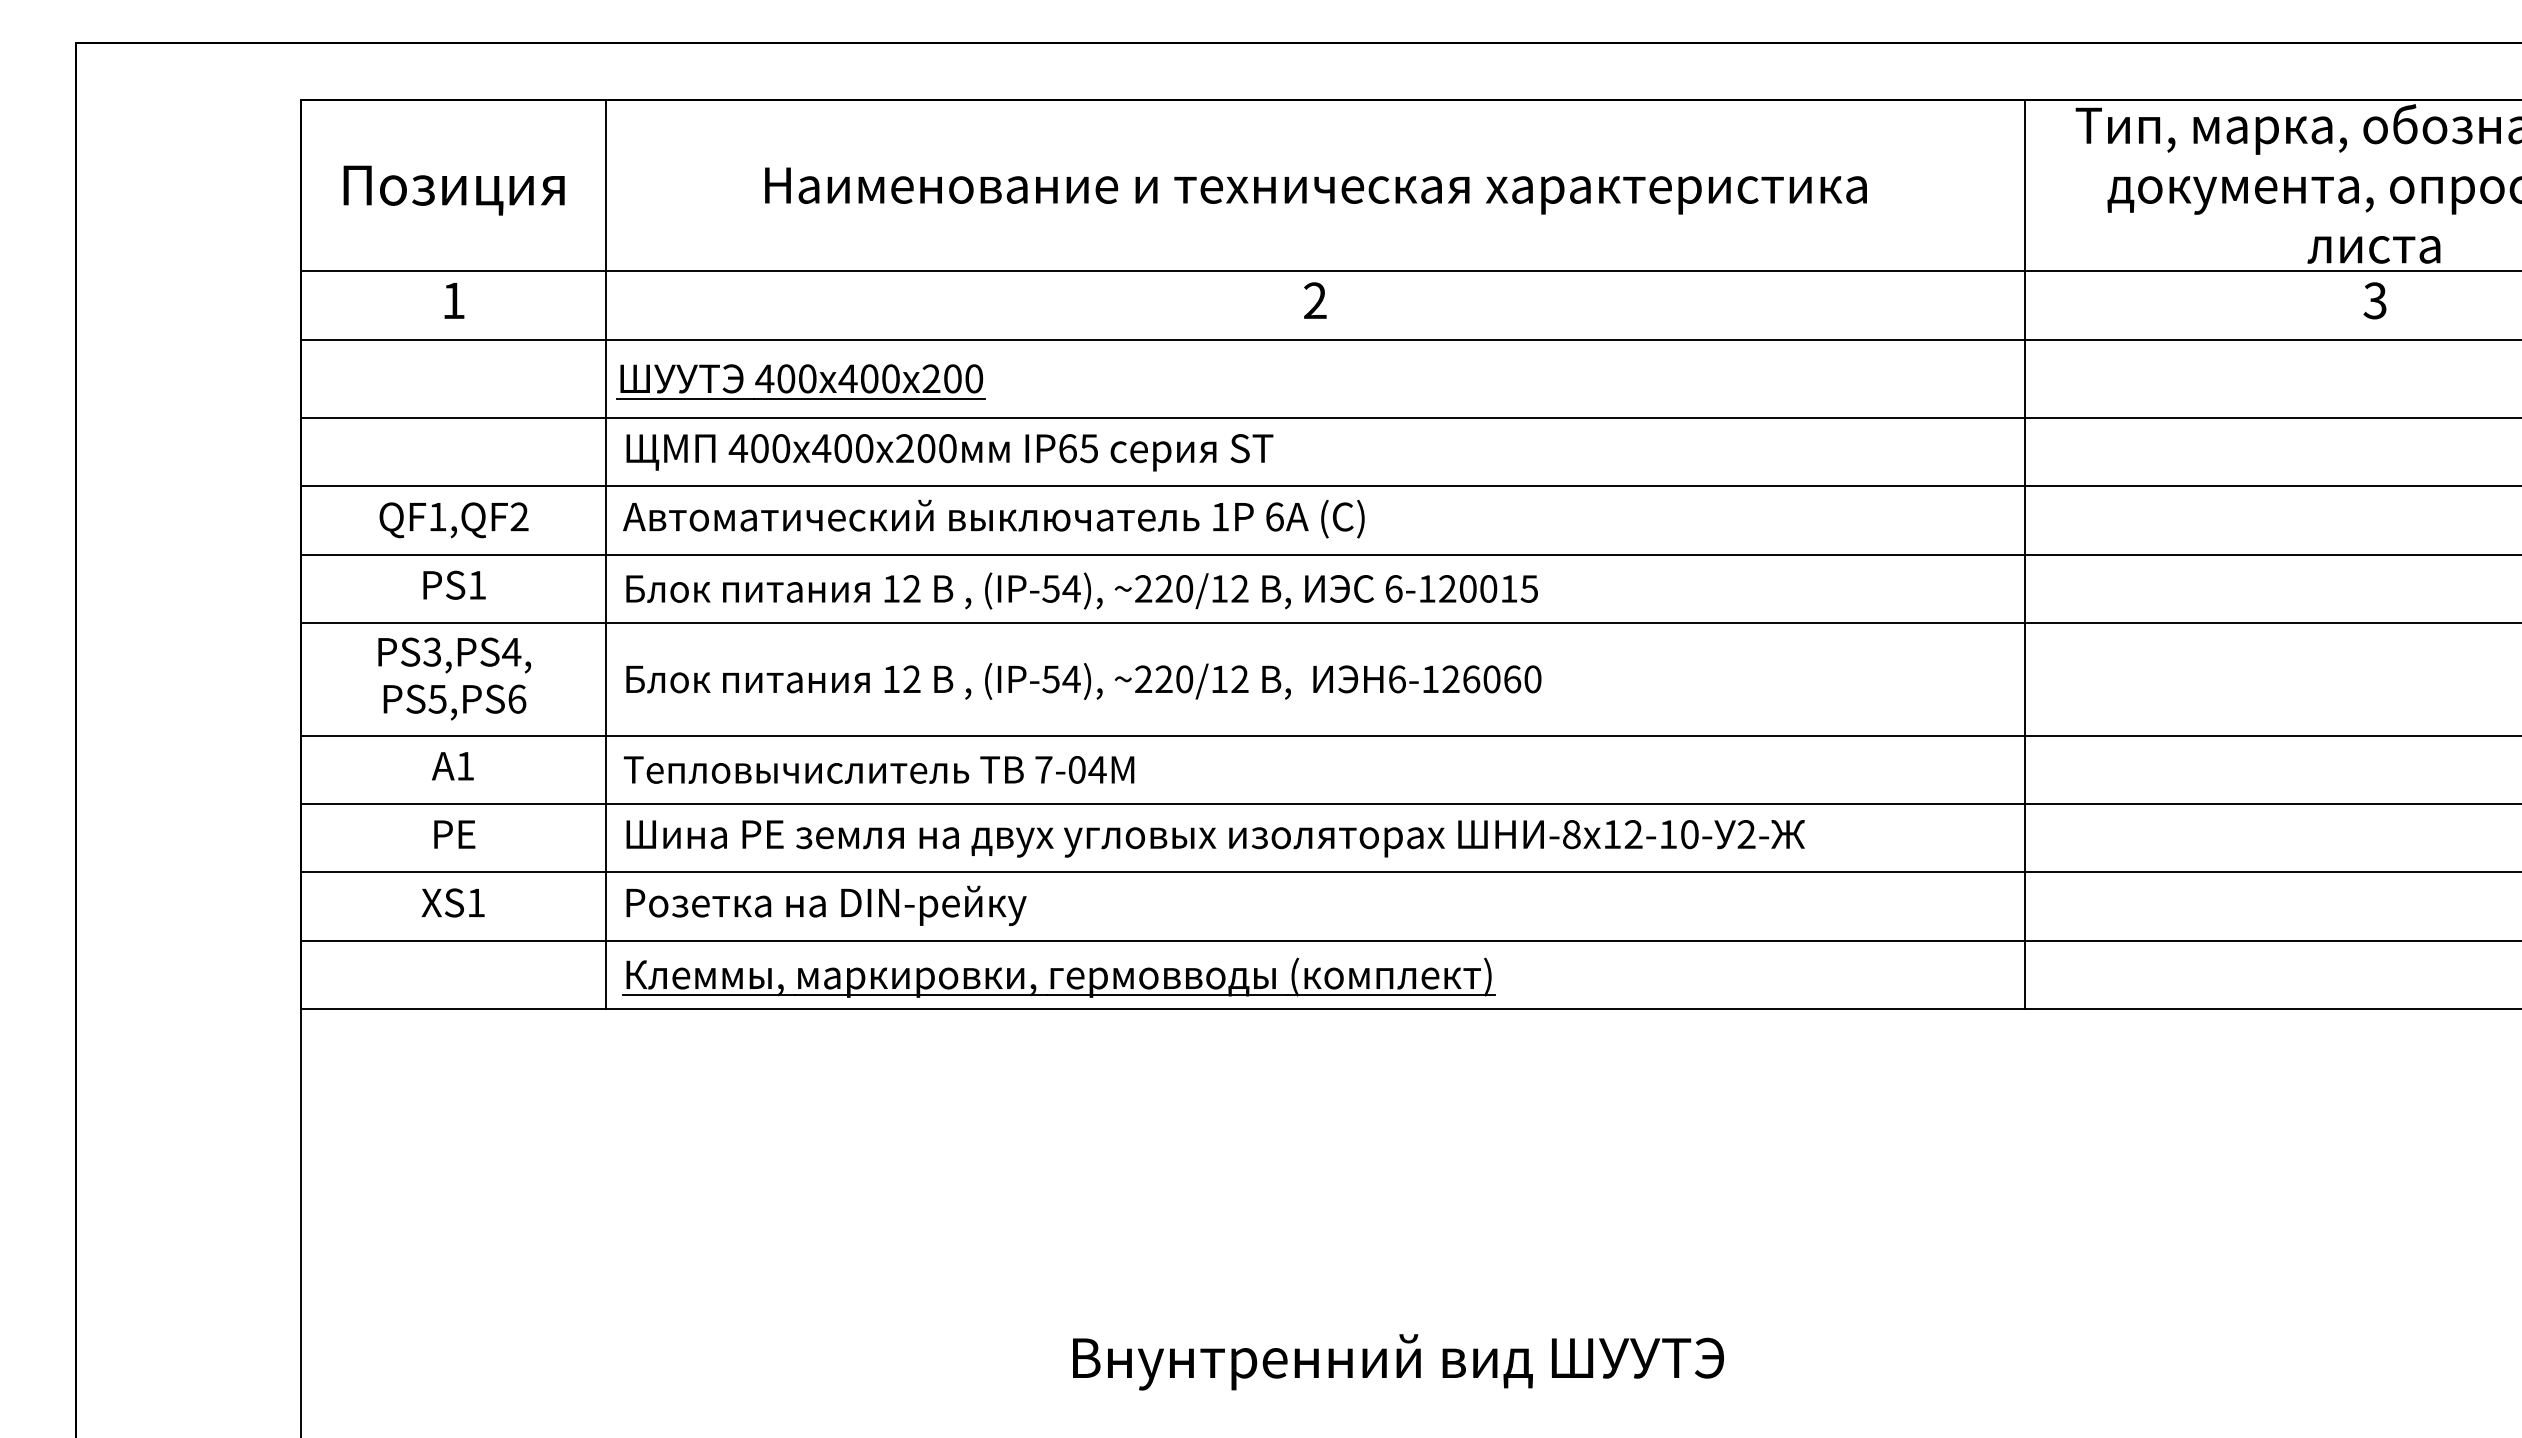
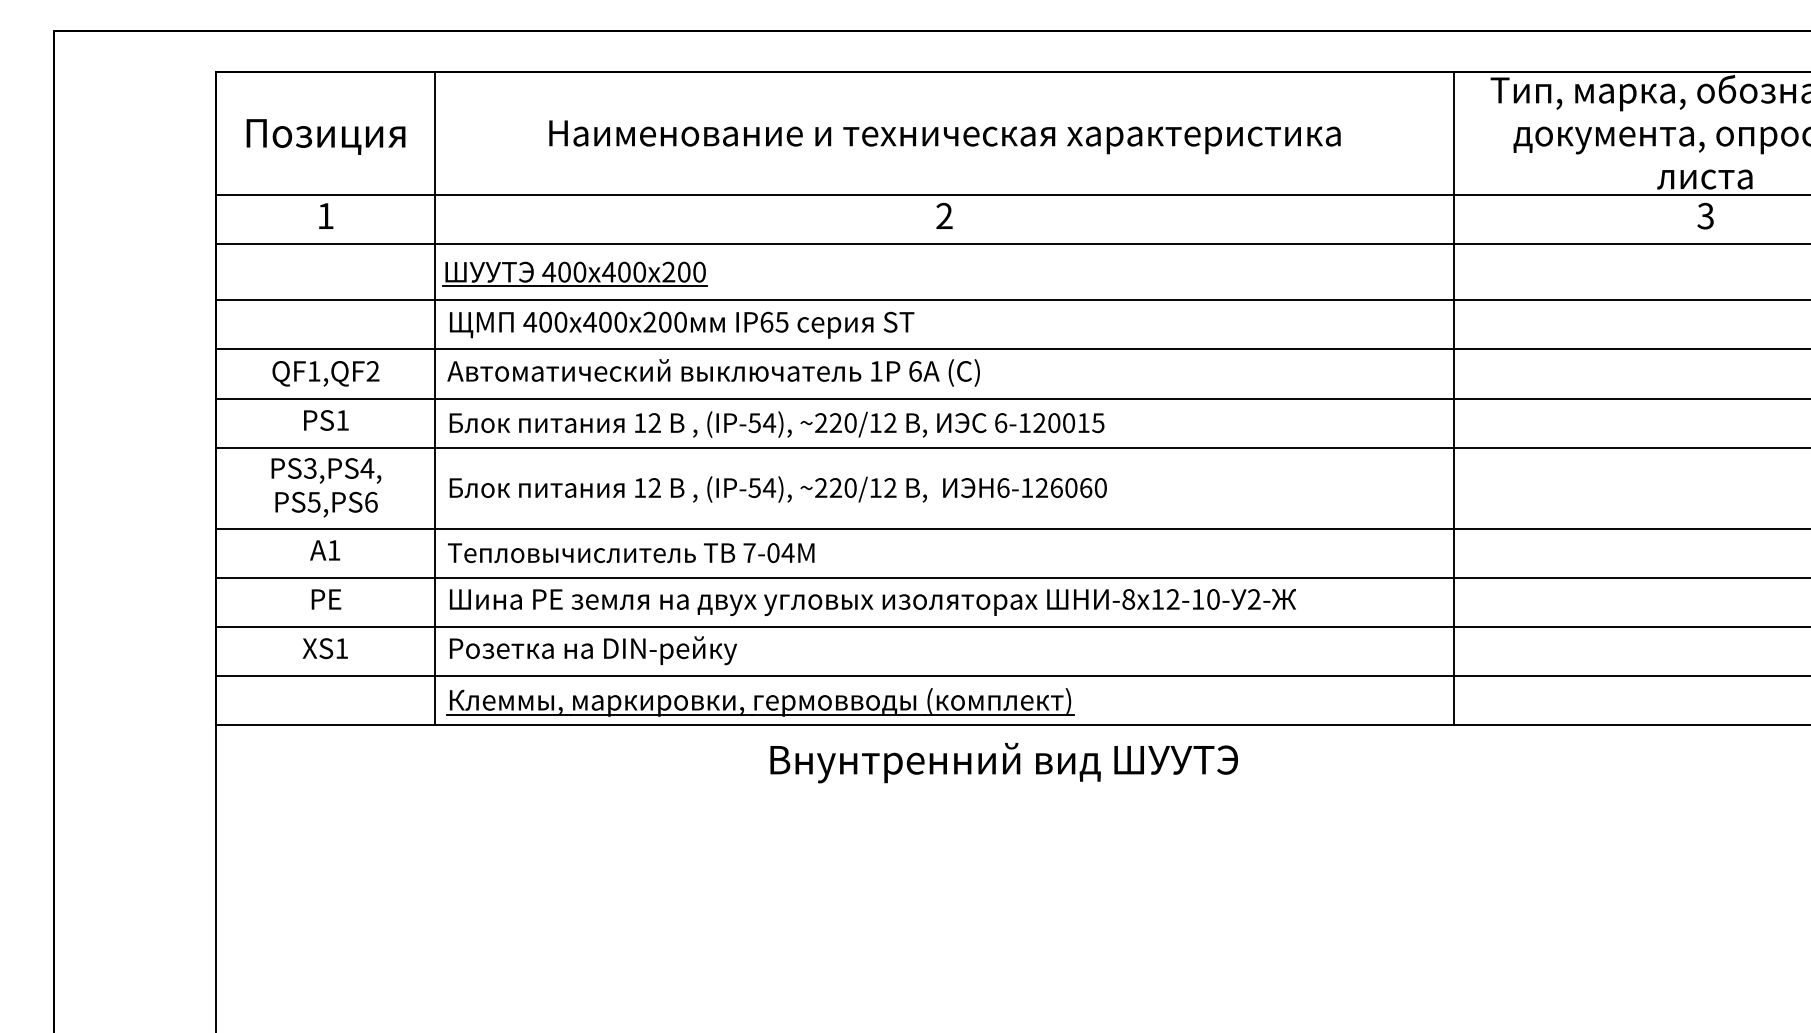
text: (1398, 1362) -> (1004, 763), moved

